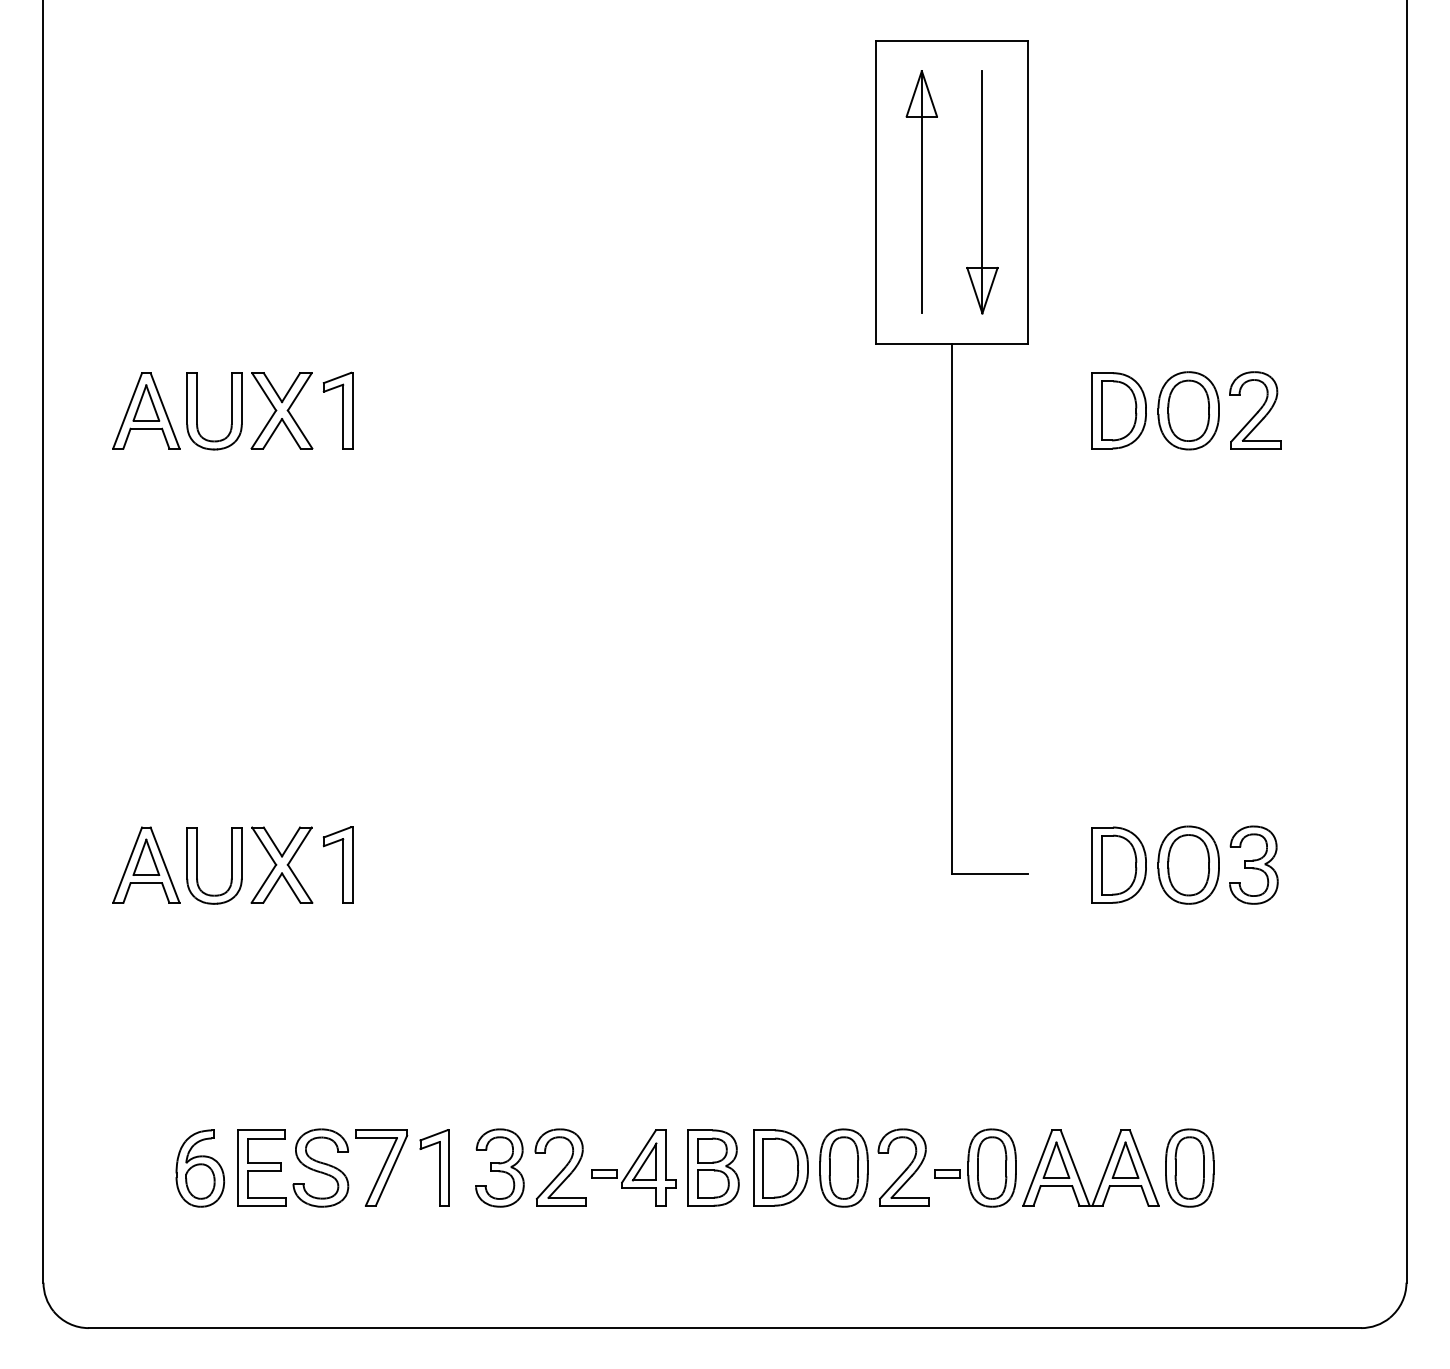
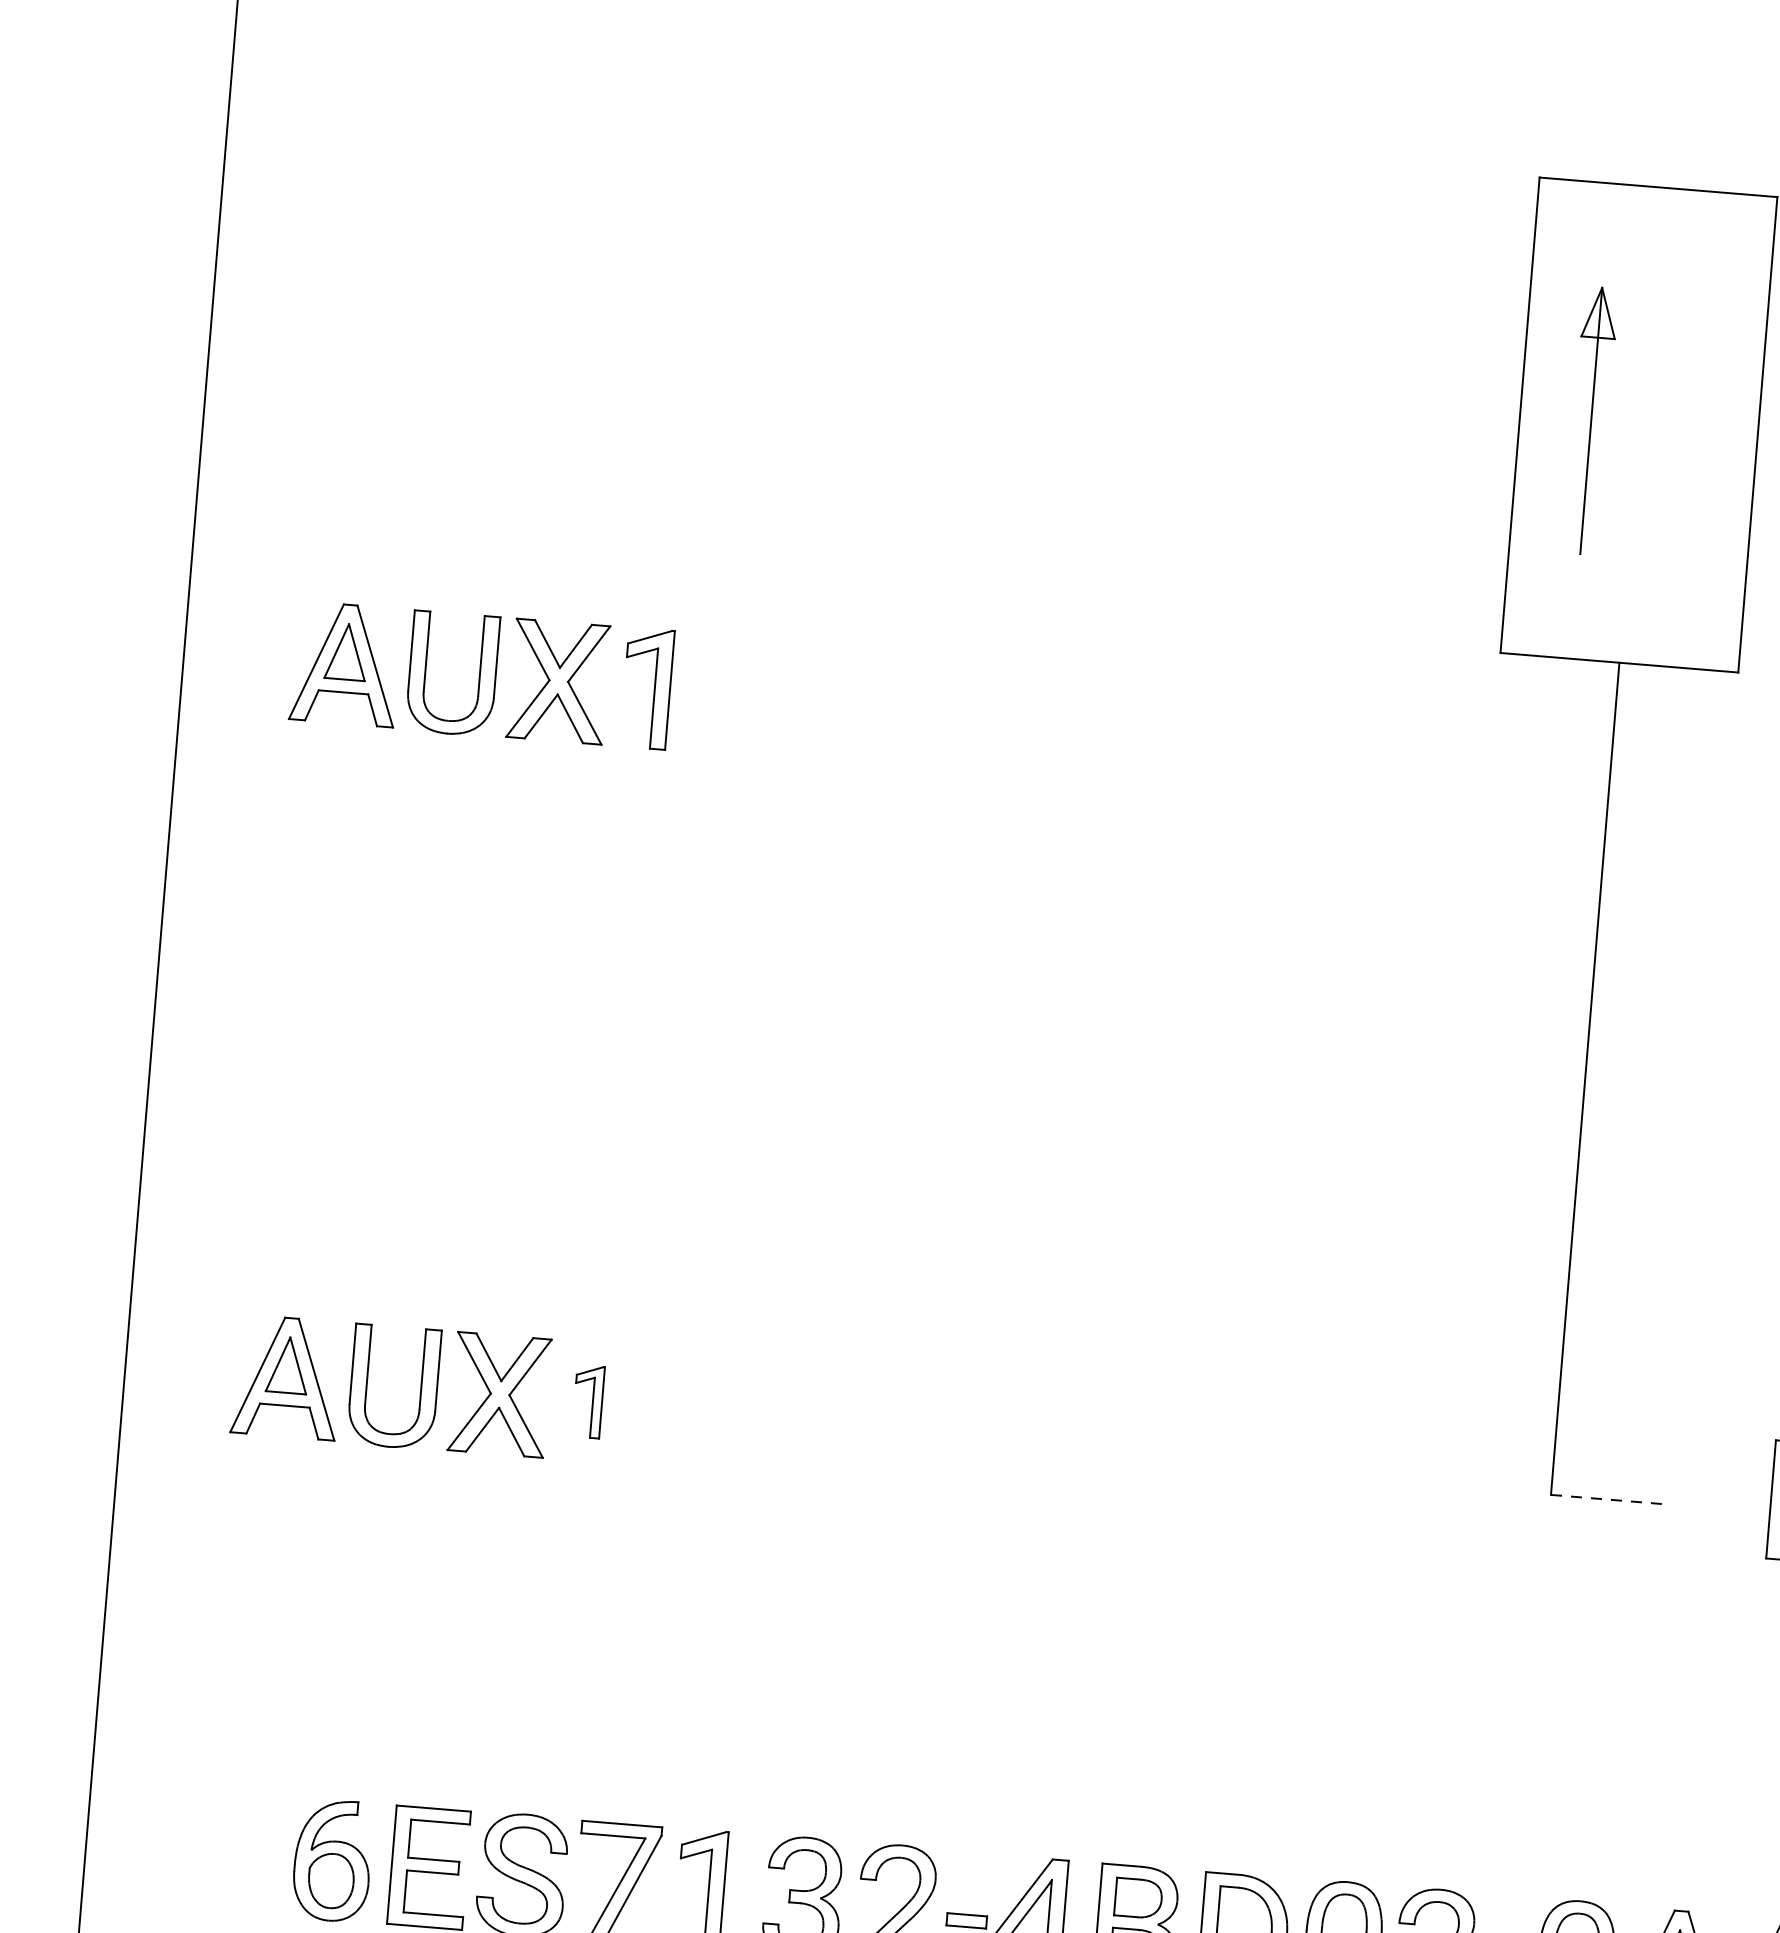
part: (921, 191) -> (1590, 419), size x0.7
part: (982, 192) -> (1686, 429), removed
part: (337, 864) -> (587, 1400), size x0.6
line: (990, 873) -> (1611, 1499), solid -> dashed

